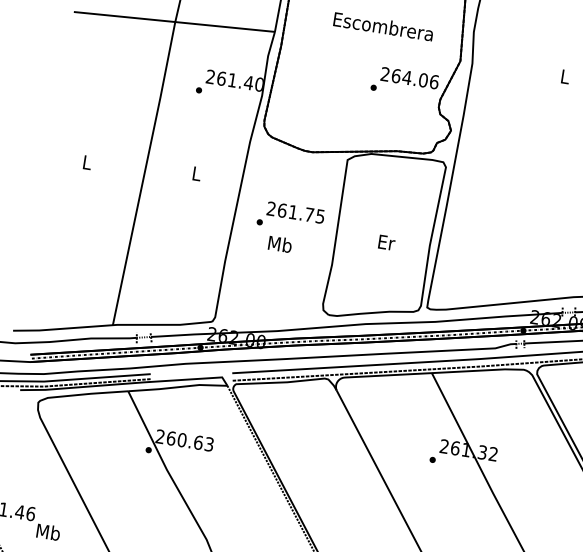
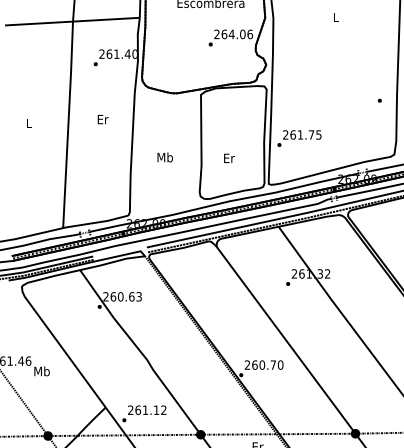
text: (196, 173) -> (102, 119), L -> Er
text: (290, 217) -> (299, 138), moved
text: (387, 241) -> (229, 157), moved

